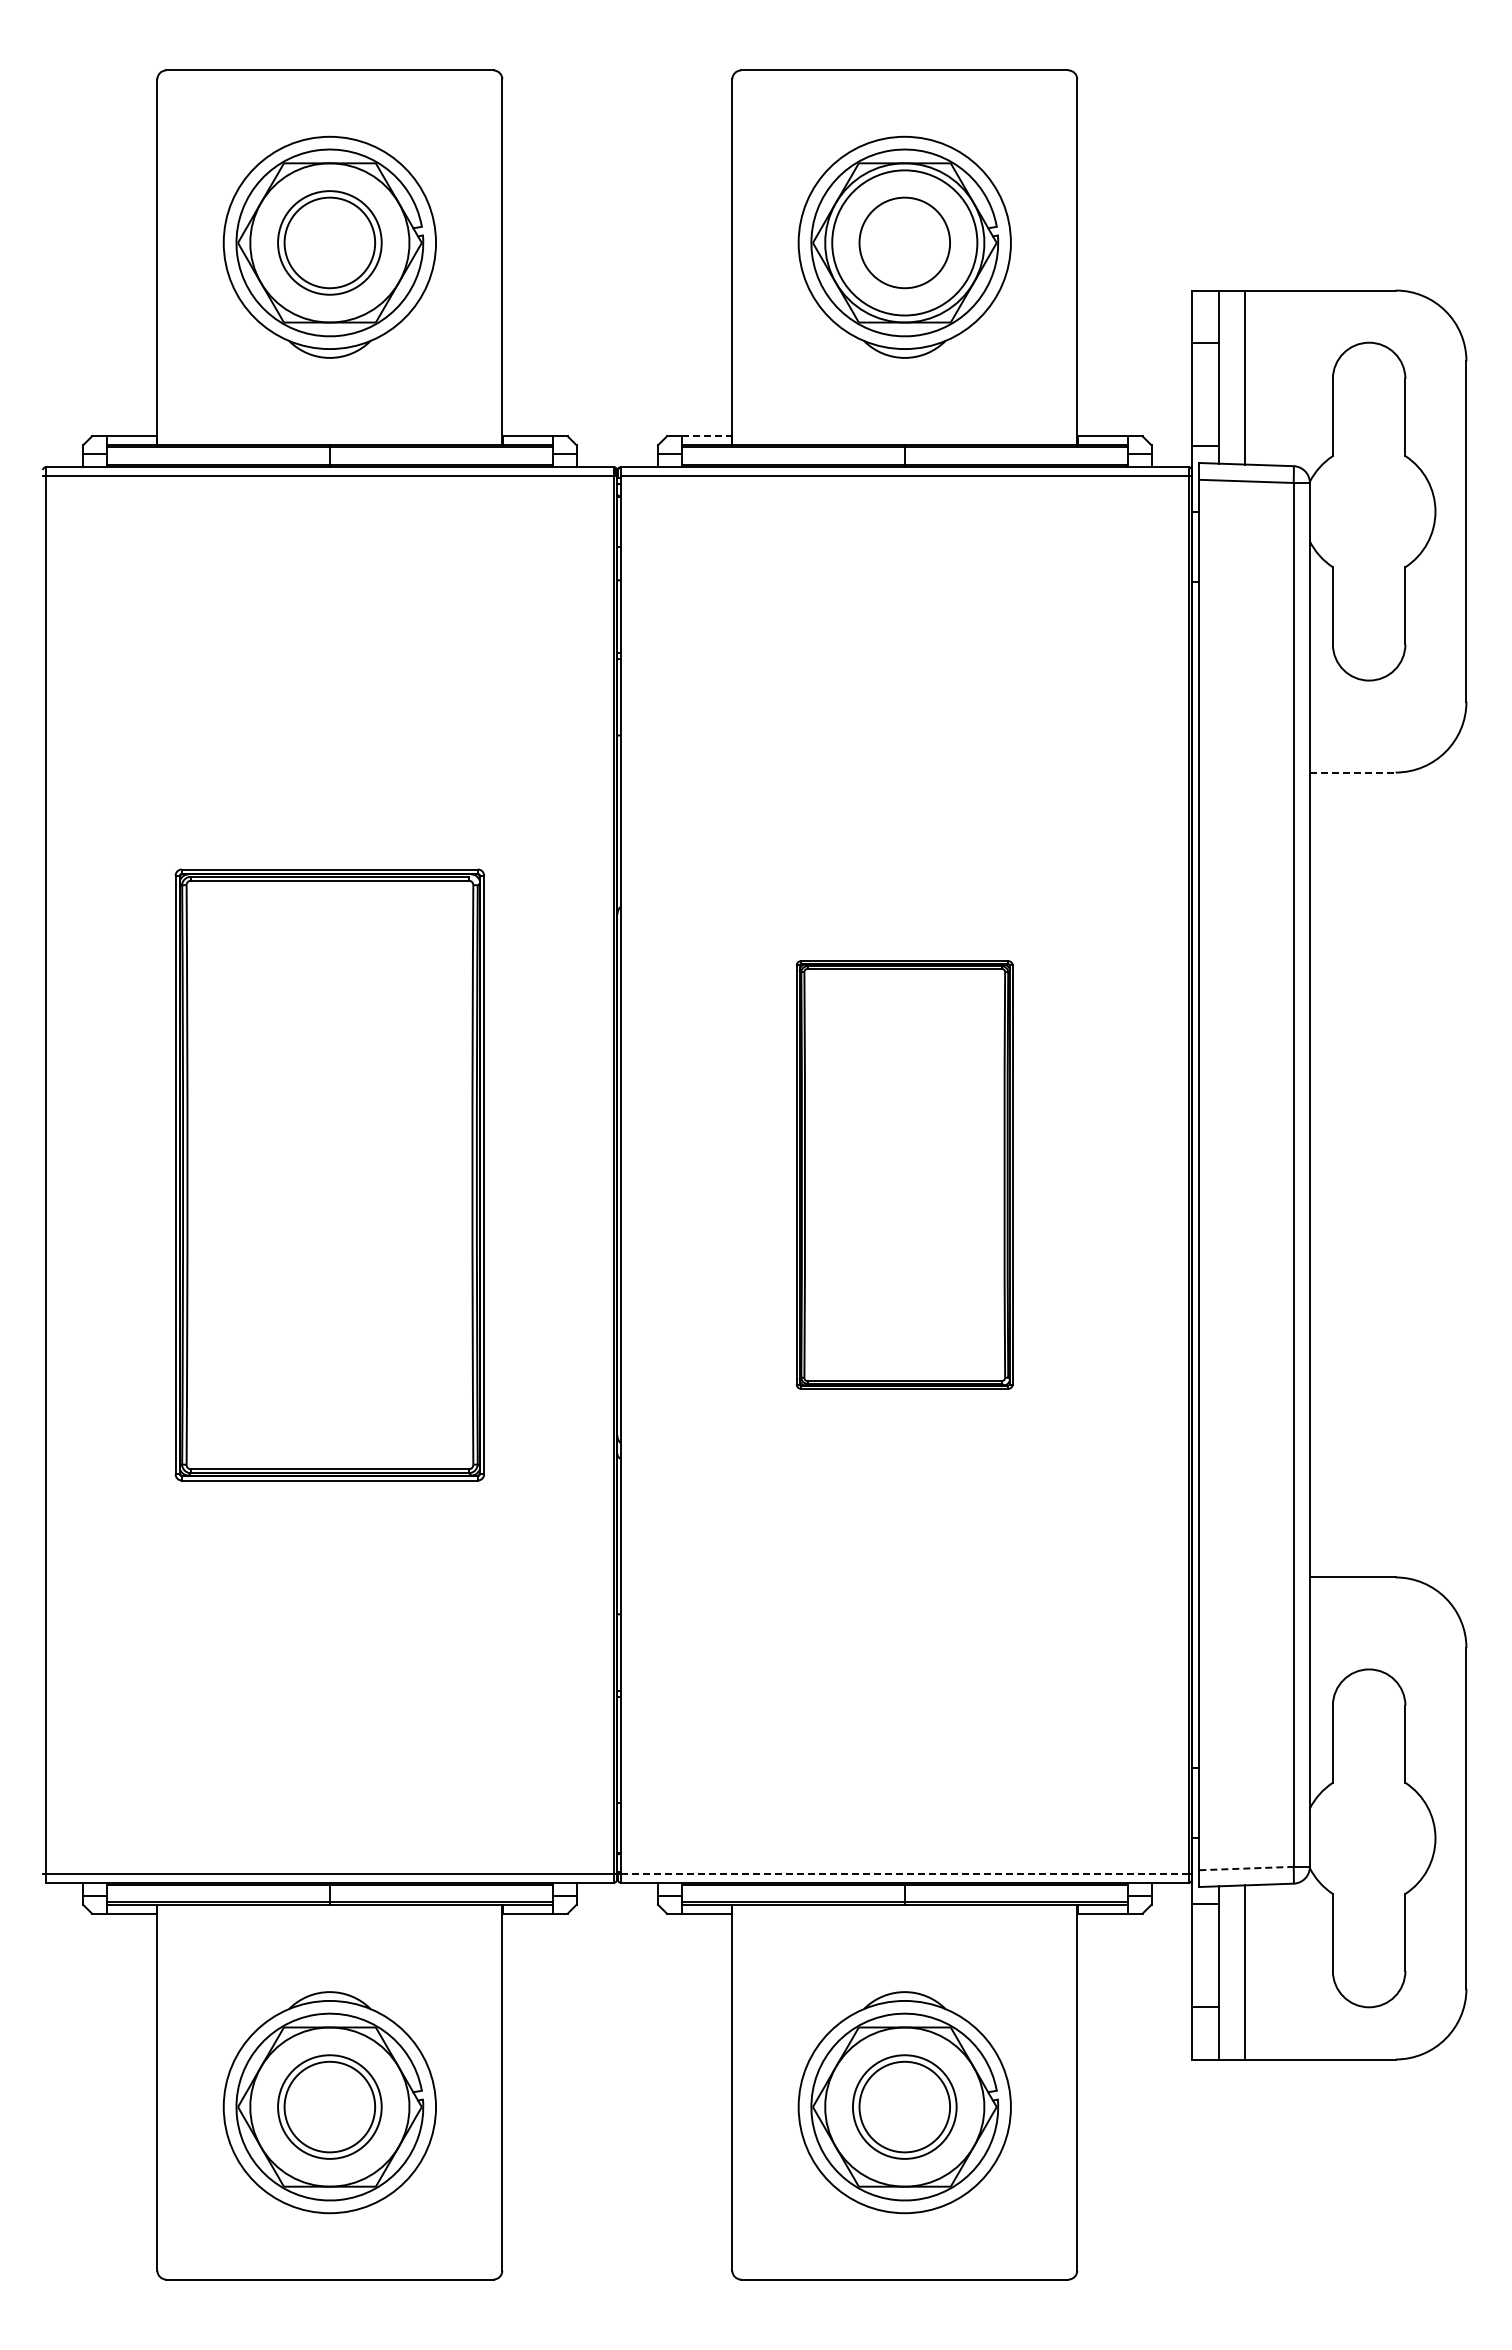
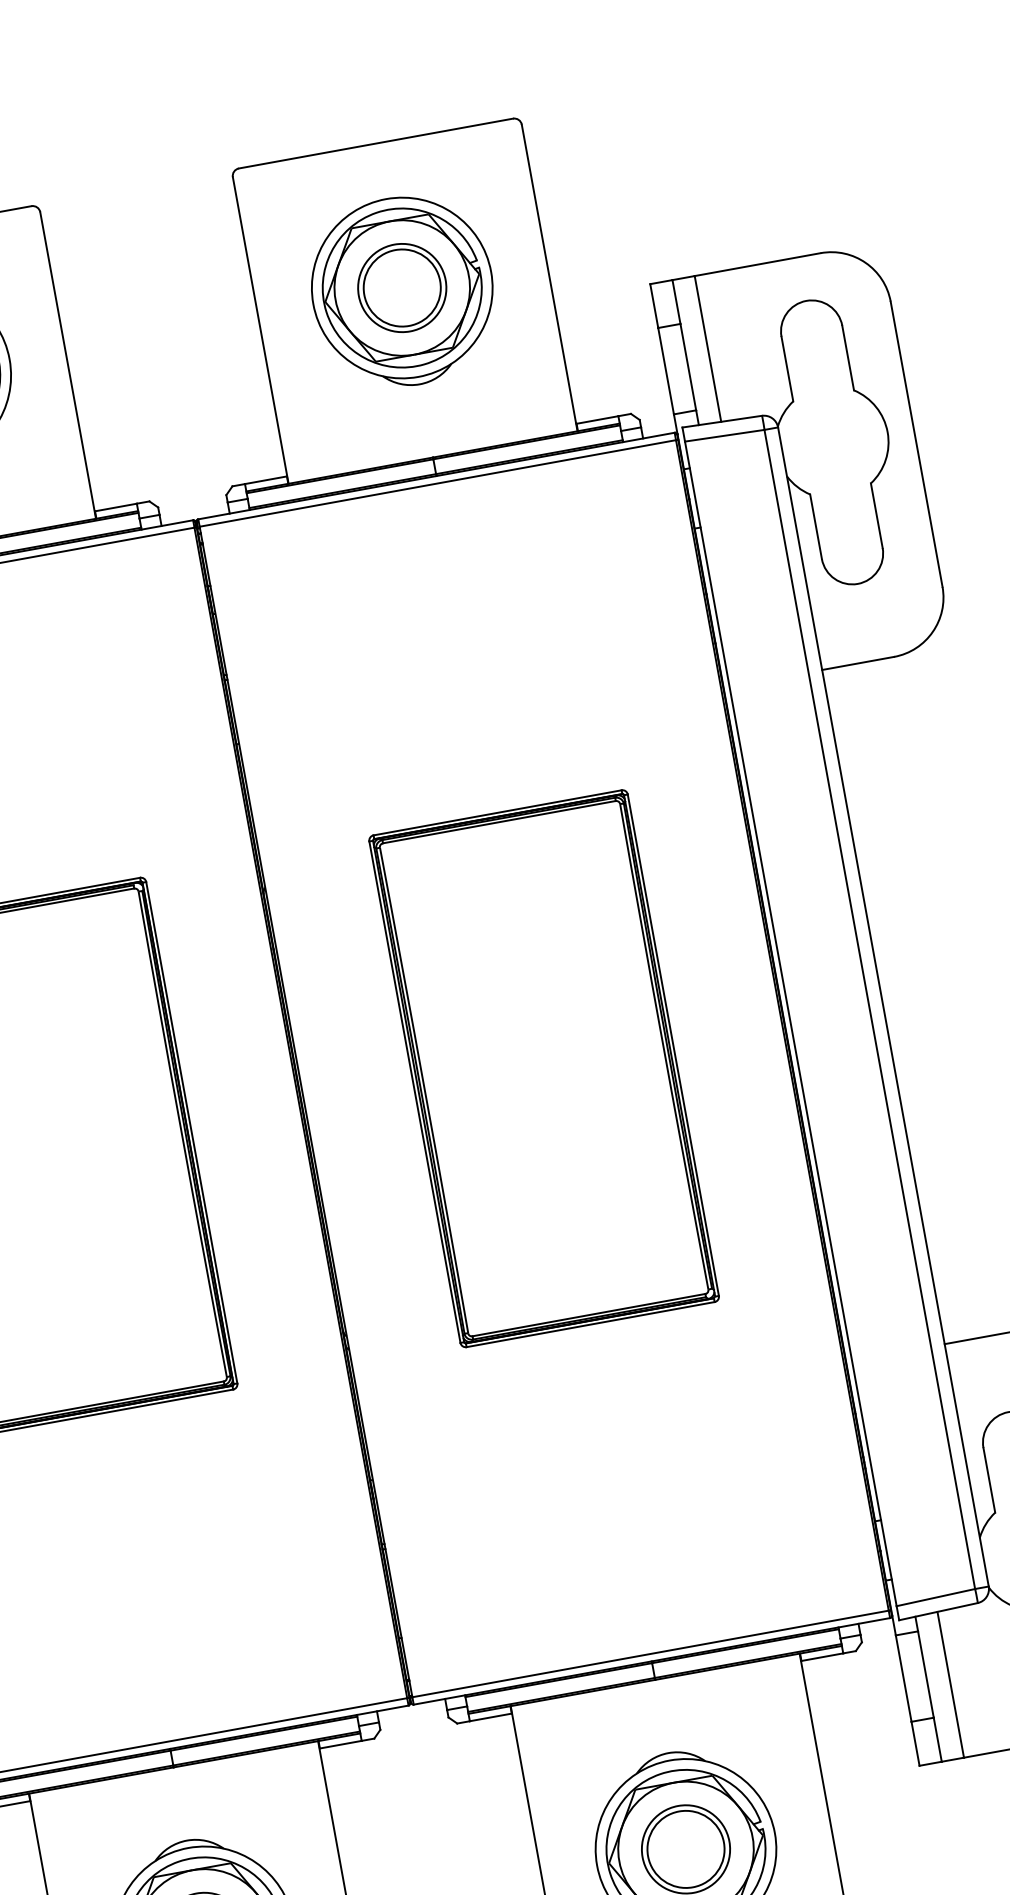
circle: (904, 242) -> (401, 287), size x0.71
line: (707, 436) -> (266, 480), dashed -> solid
line: (1352, 772) -> (857, 663), dashed -> solid
part: (904, 1174) -> (543, 1068), size x1.43
line: (1246, 1868) -> (935, 1597), dashed -> solid
line: (905, 1873) -> (651, 1653), dashed -> solid

